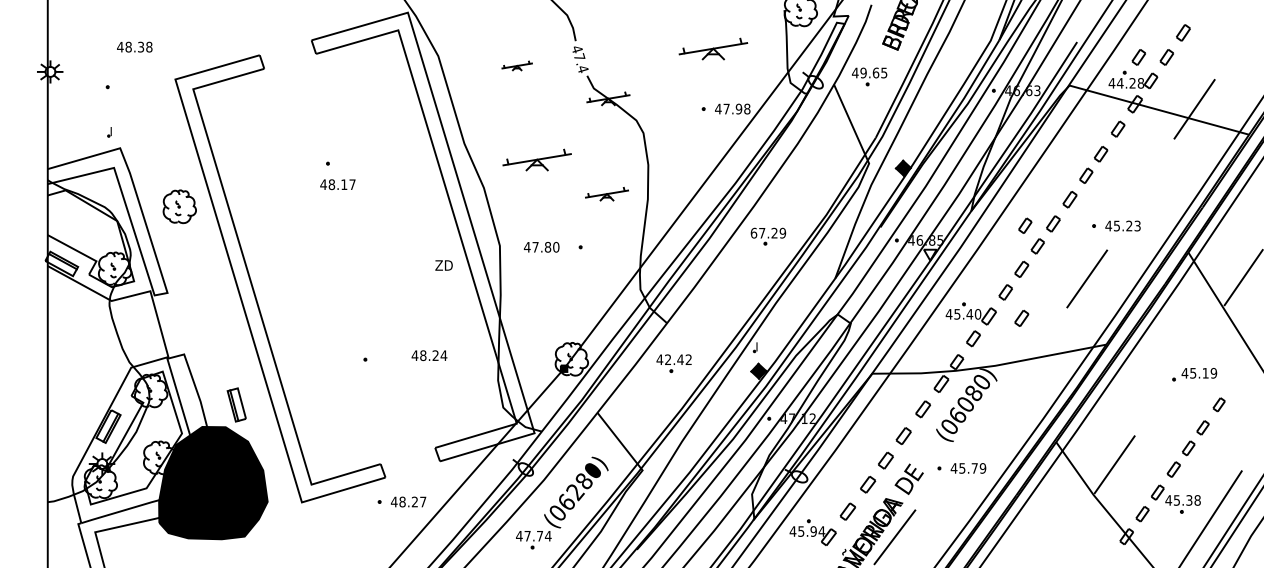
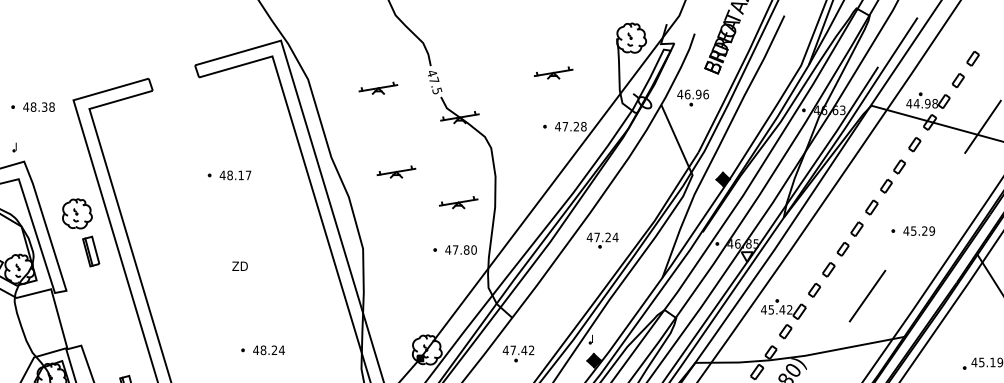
text: (134, 46) -> (38, 106), moved
part: (713, 48) -> (553, 72), size x0.62
part: (1138, 57) -> (932, 80), removed
part: (517, 65) -> (378, 87), size x1.43
text: (582, 69) -> (436, 91), 47.4 -> 47.5
text: (873, 72) -> (696, 94), 49.65 -> 46.96
text: (1132, 83) -> (927, 103), 44.28 -> 44.98
text: (738, 108) -> (576, 126), 47.98 -> 47.28
part: (537, 159) -> (396, 171), size x0.62
text: (337, 184) -> (235, 175), moved
part: (1025, 225) -> (832, 230), removed
text: (1137, 225) -> (932, 230), 45.23 -> 45.29
text: (768, 232) -> (602, 236), 67.29 -> 47.24
text: (541, 247) -> (460, 250), moved
part: (195, 248) -> (91, 251), added
text: (443, 265) -> (239, 266), moved
line: (1087, 278) -> (867, 295), moved
text: (977, 314) -> (789, 310), 45.40 -> 45.42
part: (1021, 317) -> (828, 312), removed
text: (429, 355) -> (269, 350), moved
text: (668, 359) -> (513, 350), 42.42 -> 47.42

